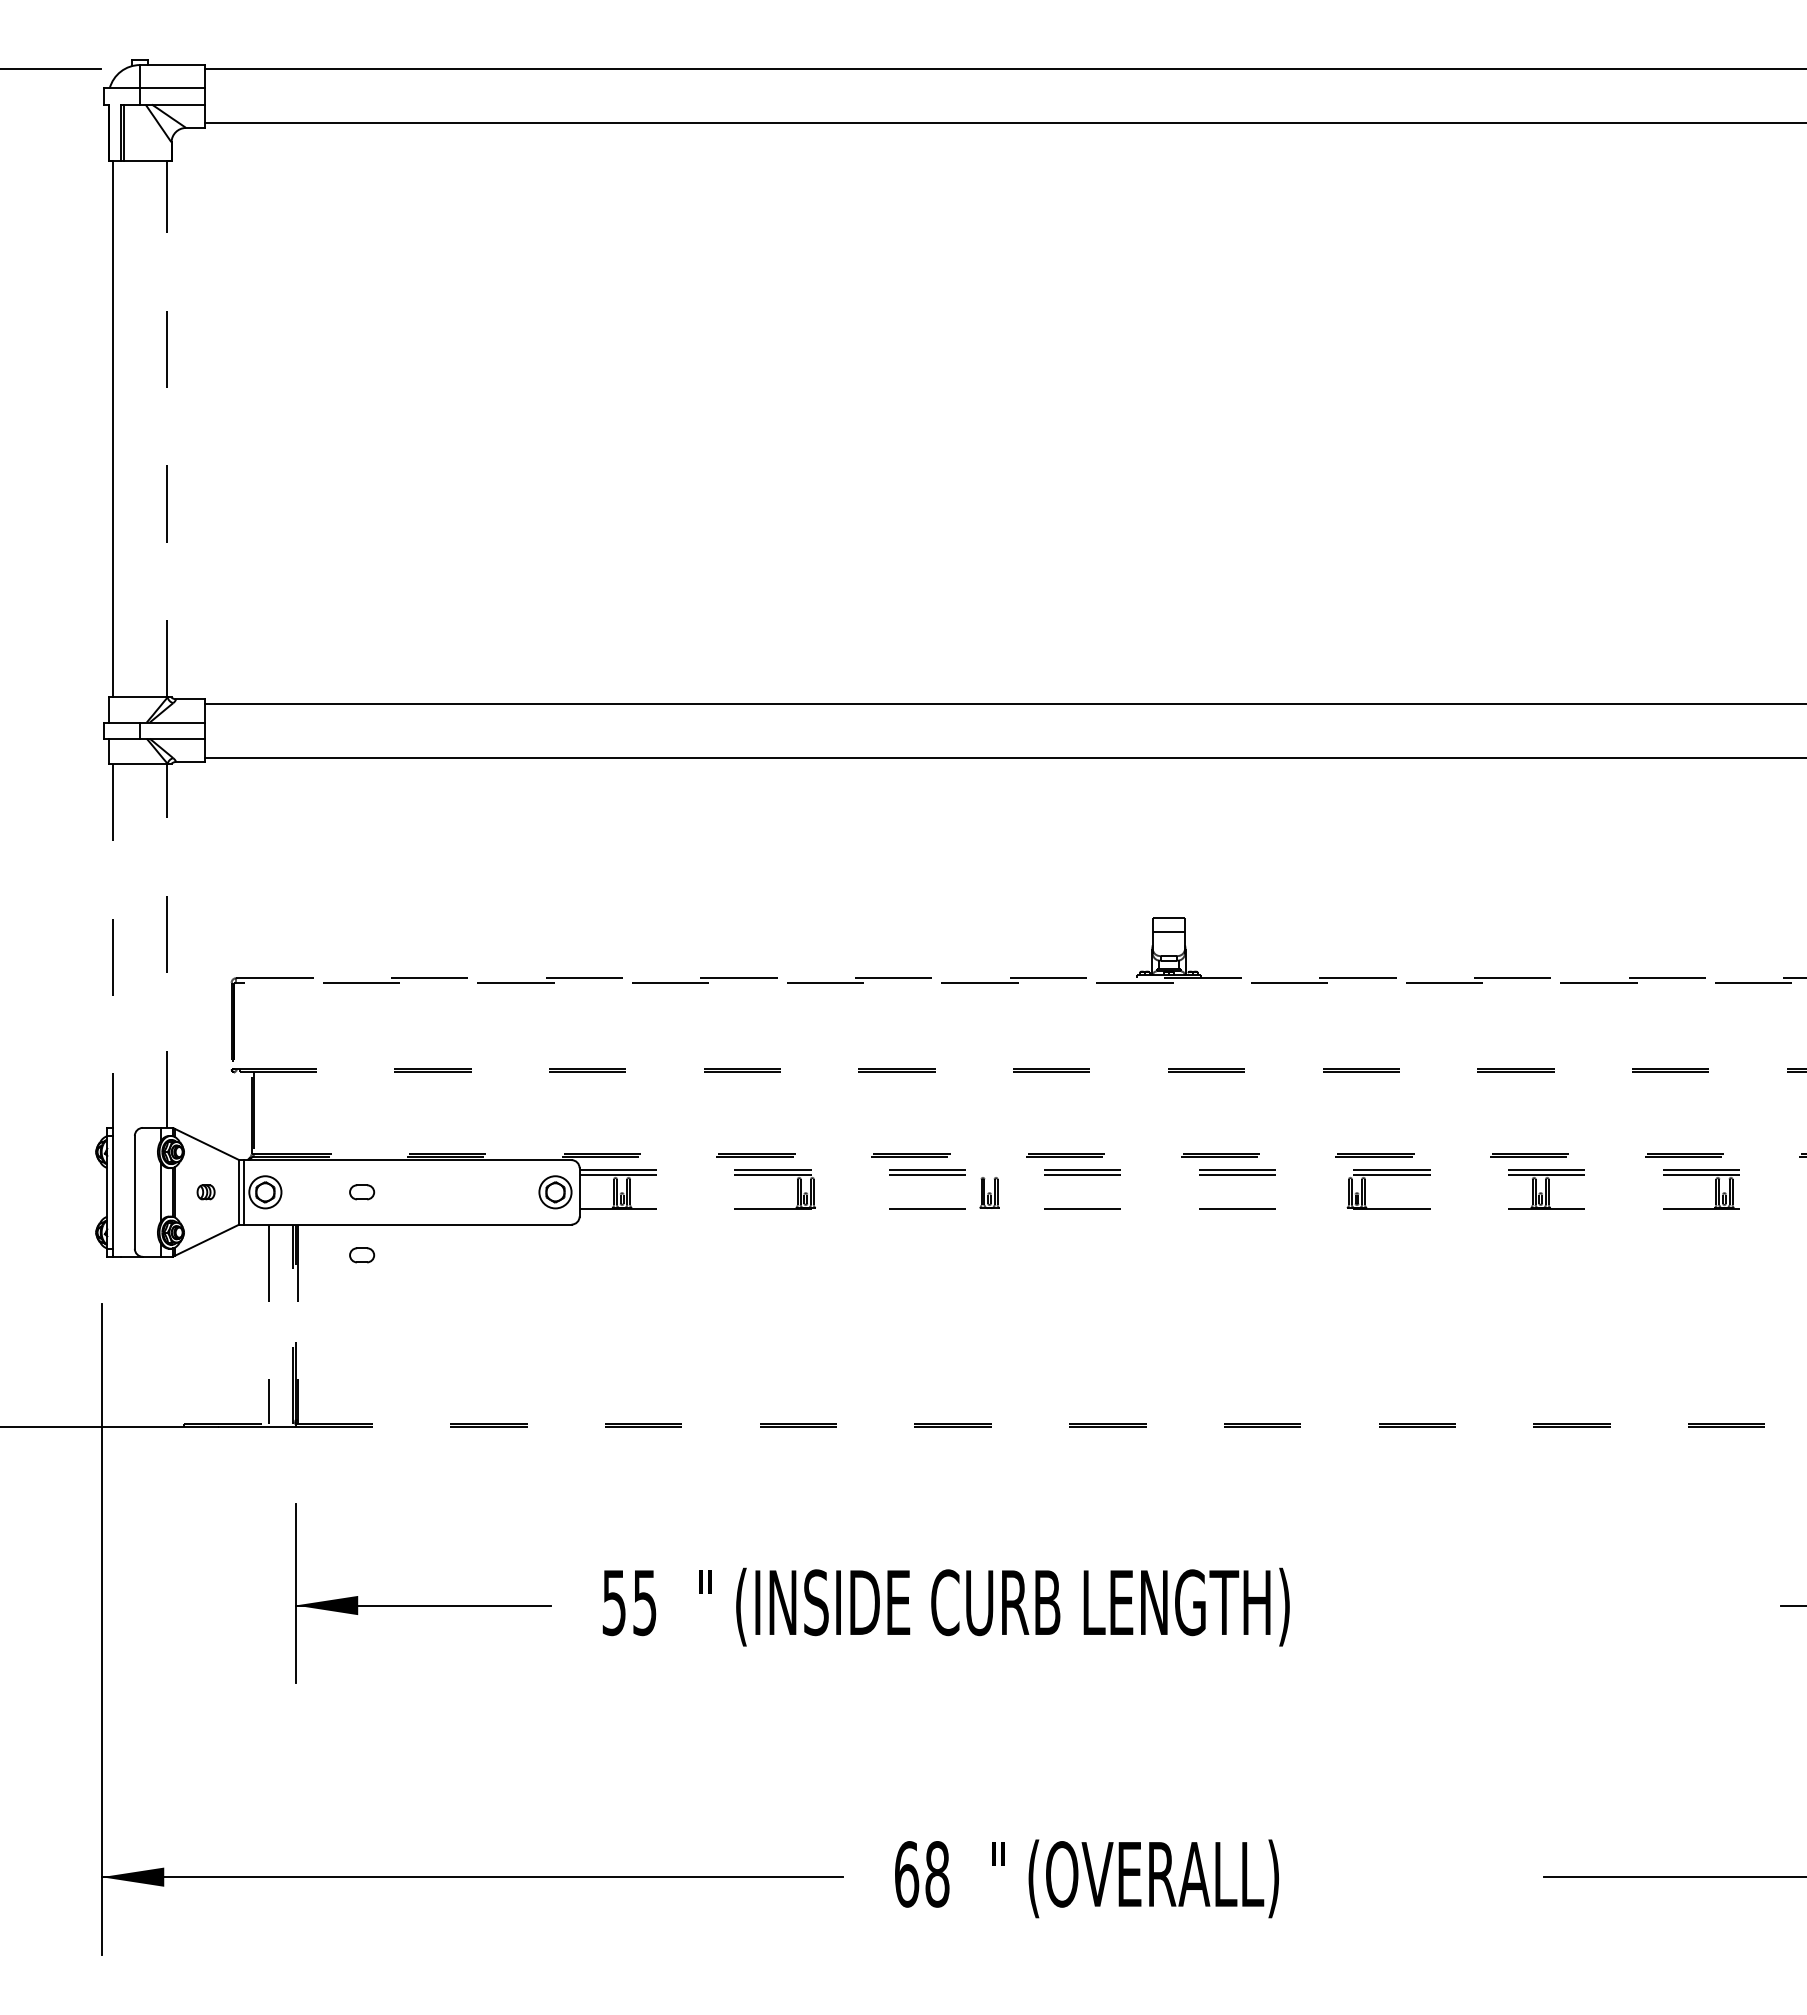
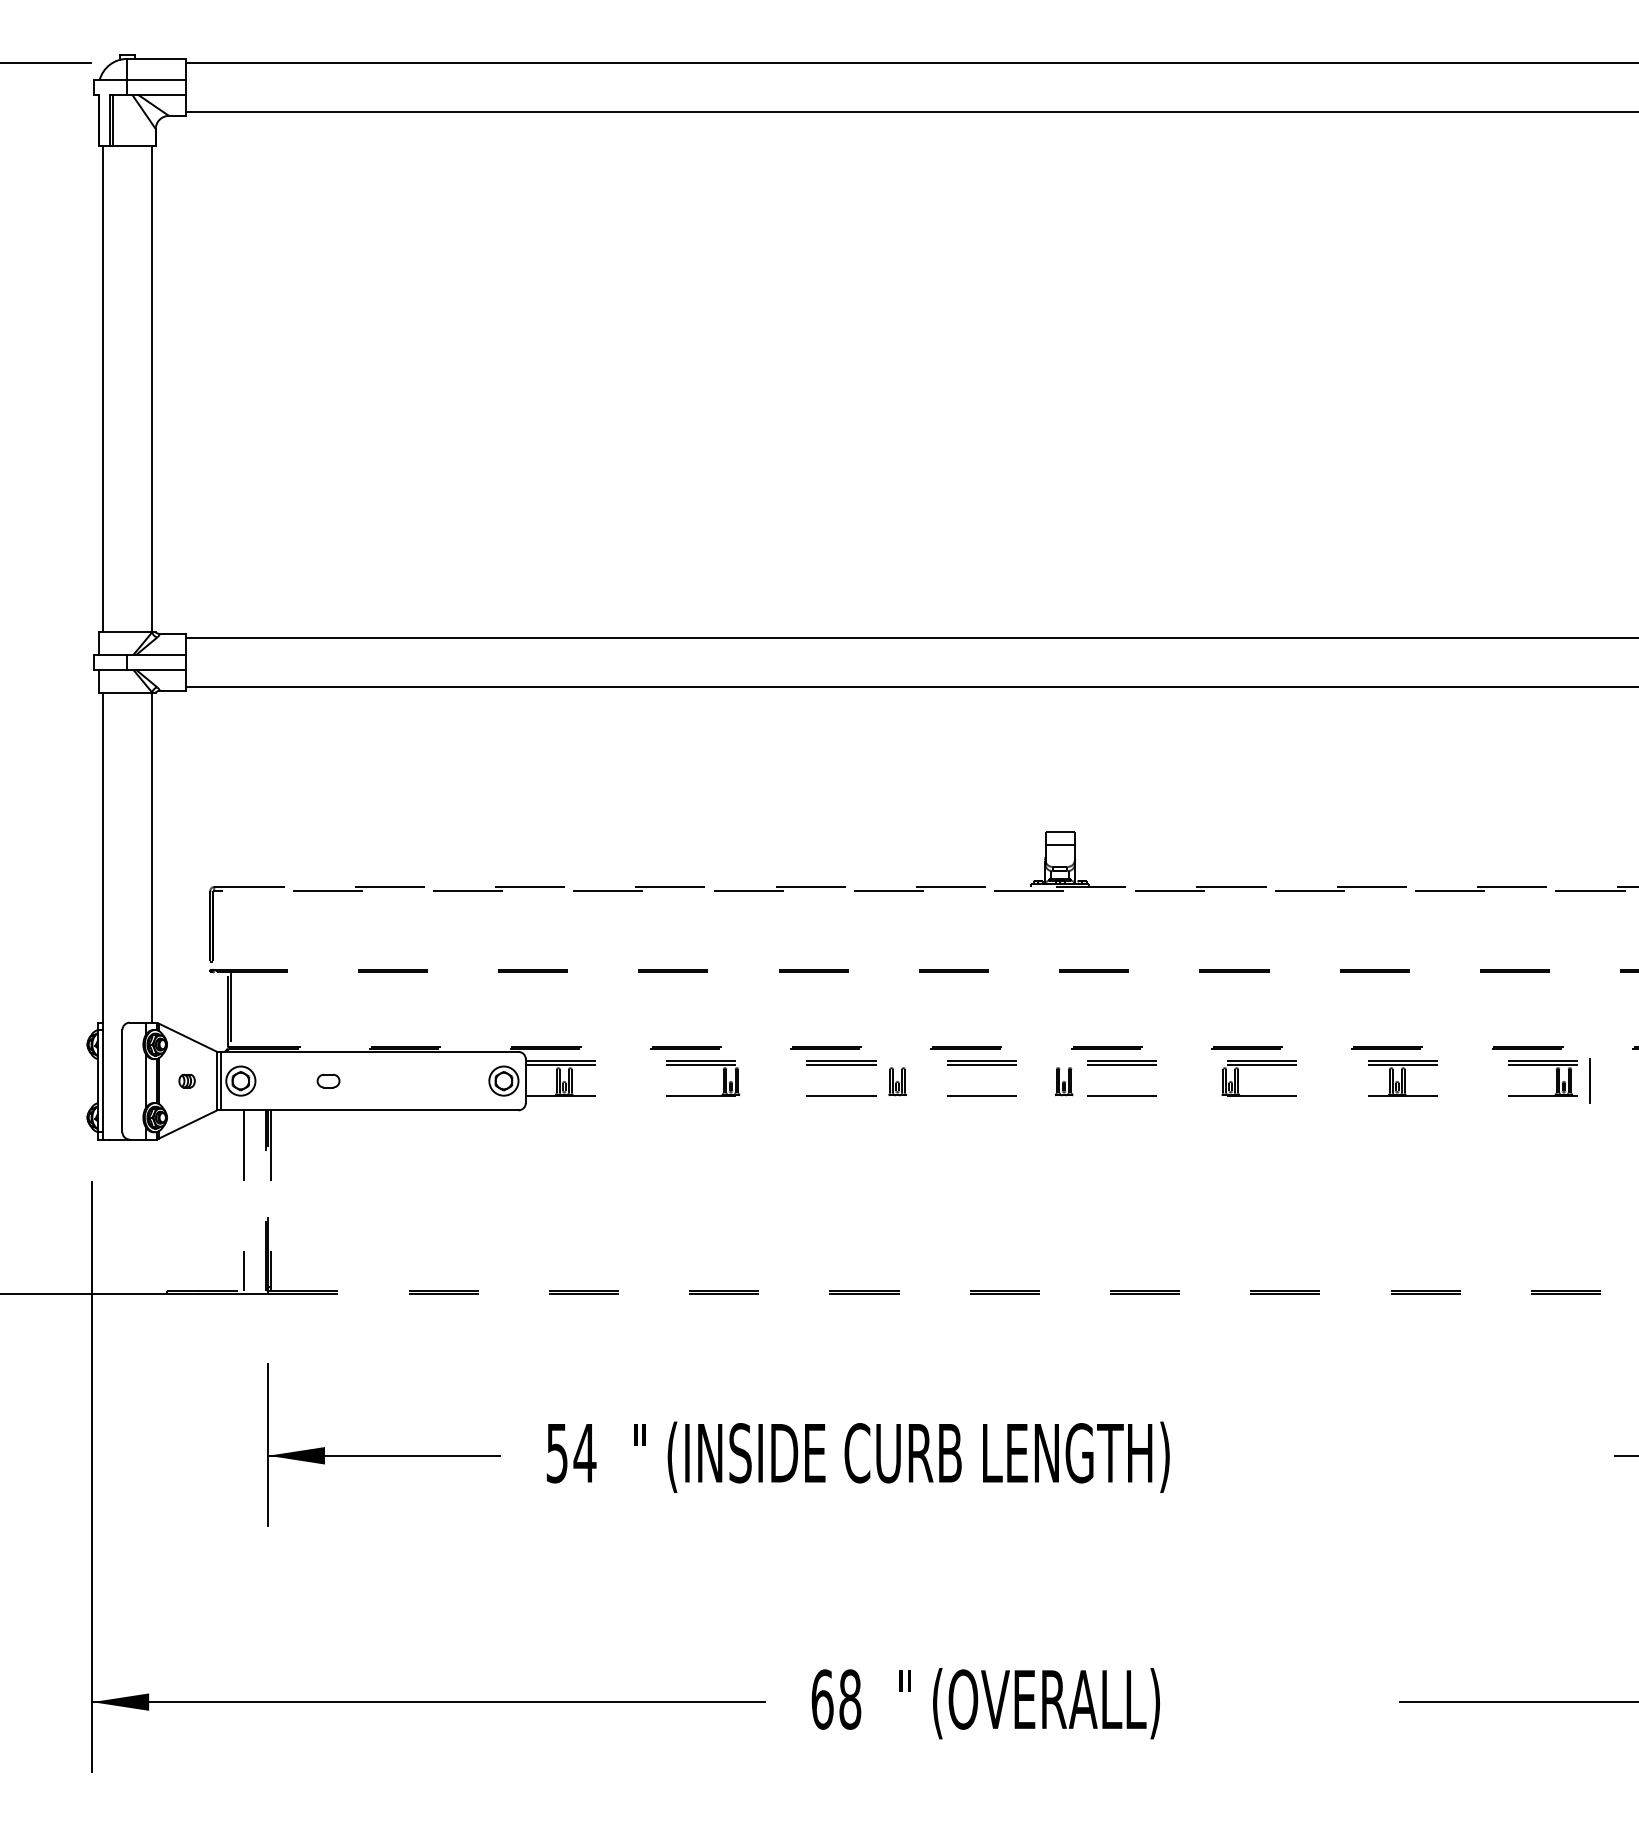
line: (167, 428) -> (152, 388), dashed -> solid
line: (167, 945) -> (152, 857), dashed -> solid
line: (113, 946) -> (103, 858), dashed -> solid
part: (1173, 1192) -> (1064, 1081), added
line: (1752, 1192) -> (1589, 1081), added
part: (362, 1255) -> (328, 1138), removed
text: (644, 1603) -> (584, 1453), 55 -> 54

